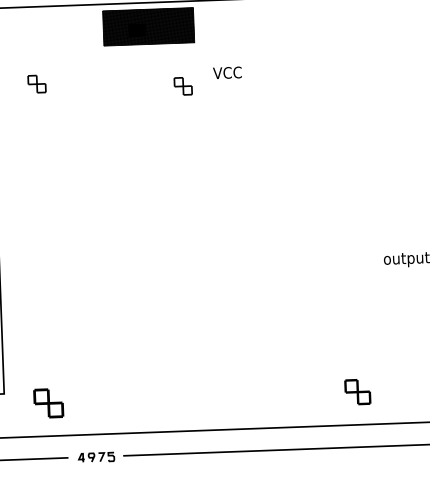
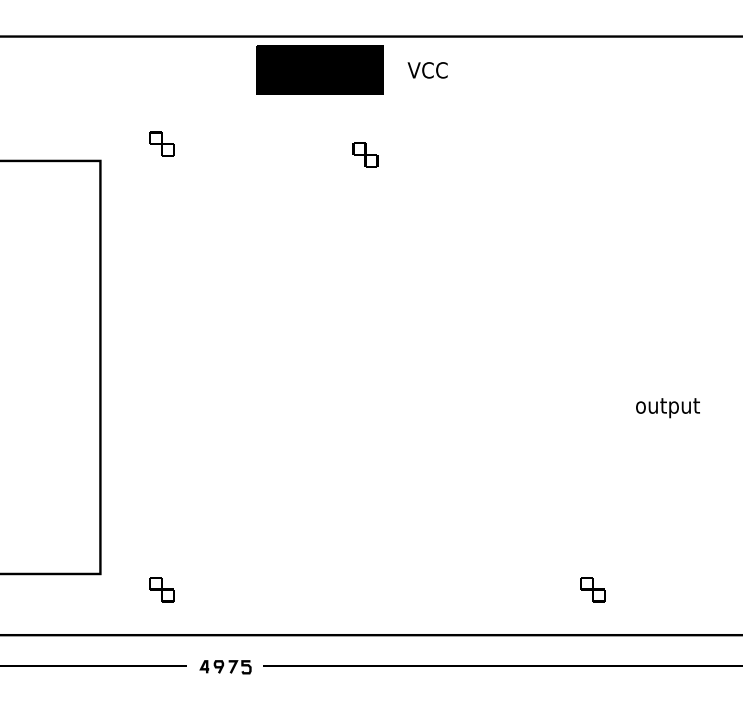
text: (227, 73) -> (427, 70), moved
part: (357, 392) -> (592, 589), size x0.71
part: (48, 403) -> (161, 589), size x0.62

